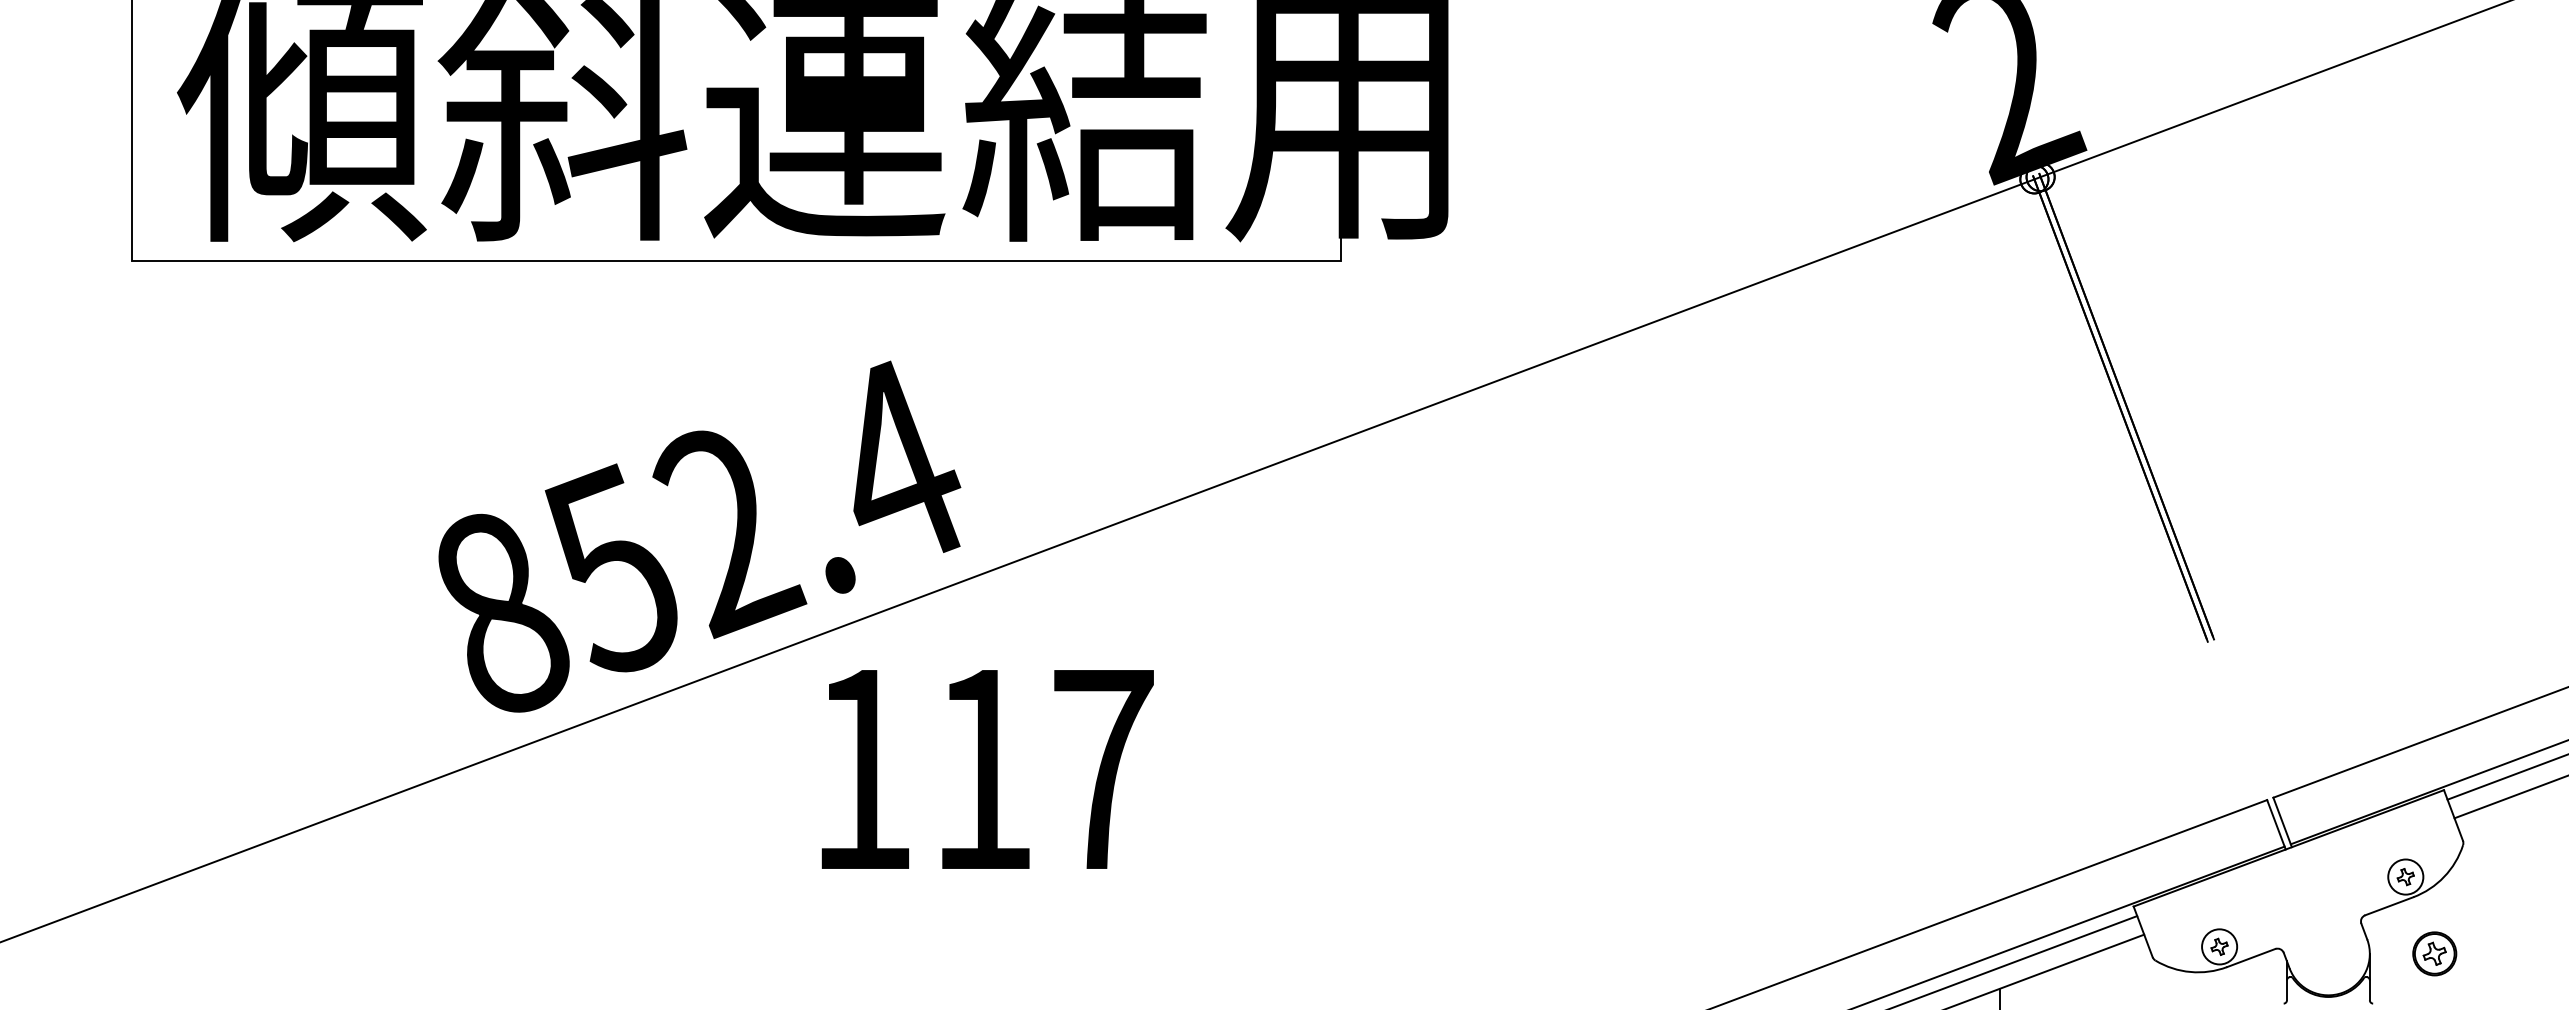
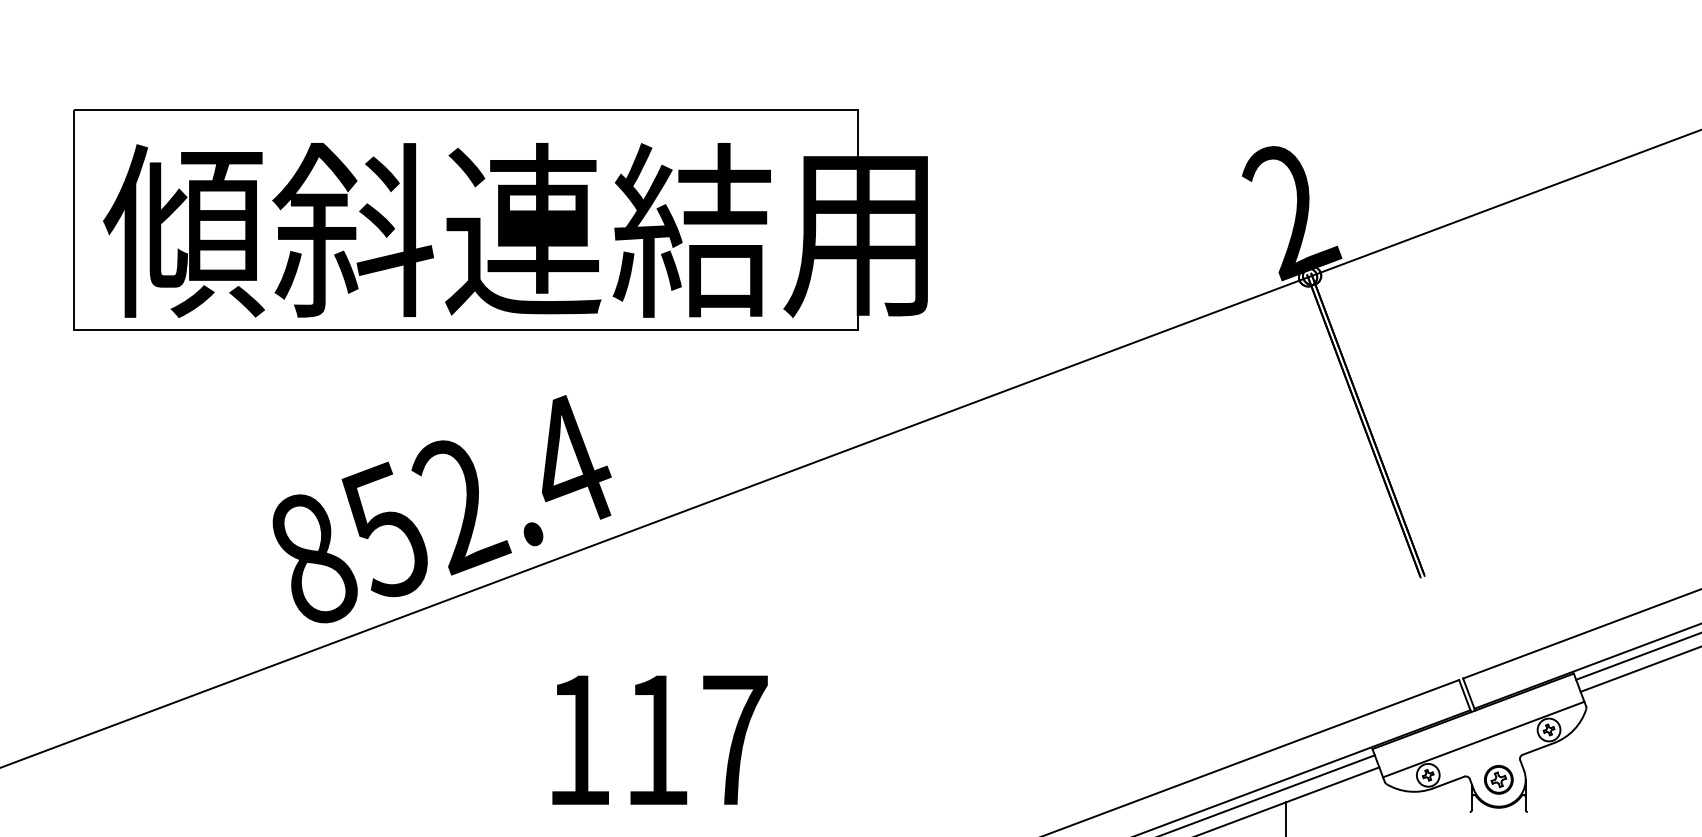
text: (986, 768) -> (659, 739), moved
line: (2304, 891) -> (1483, 739), added
part: (2434, 953) -> (1498, 779), moved

